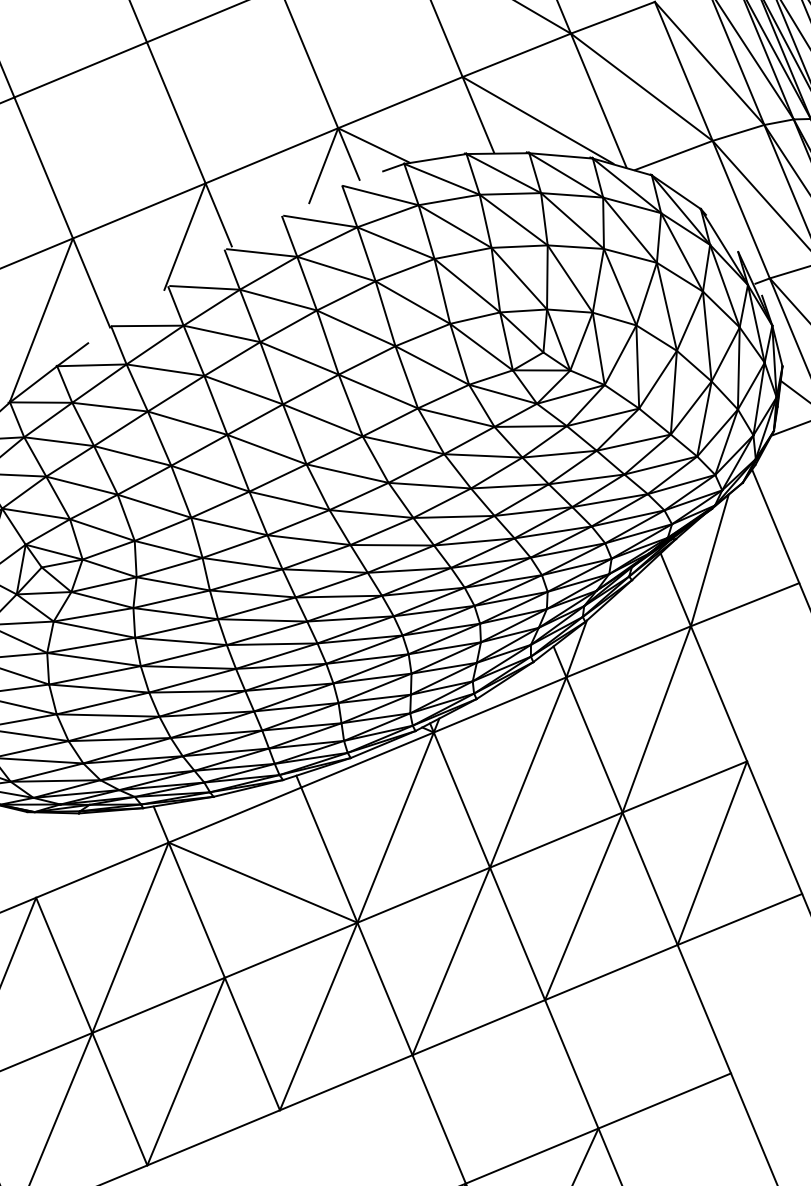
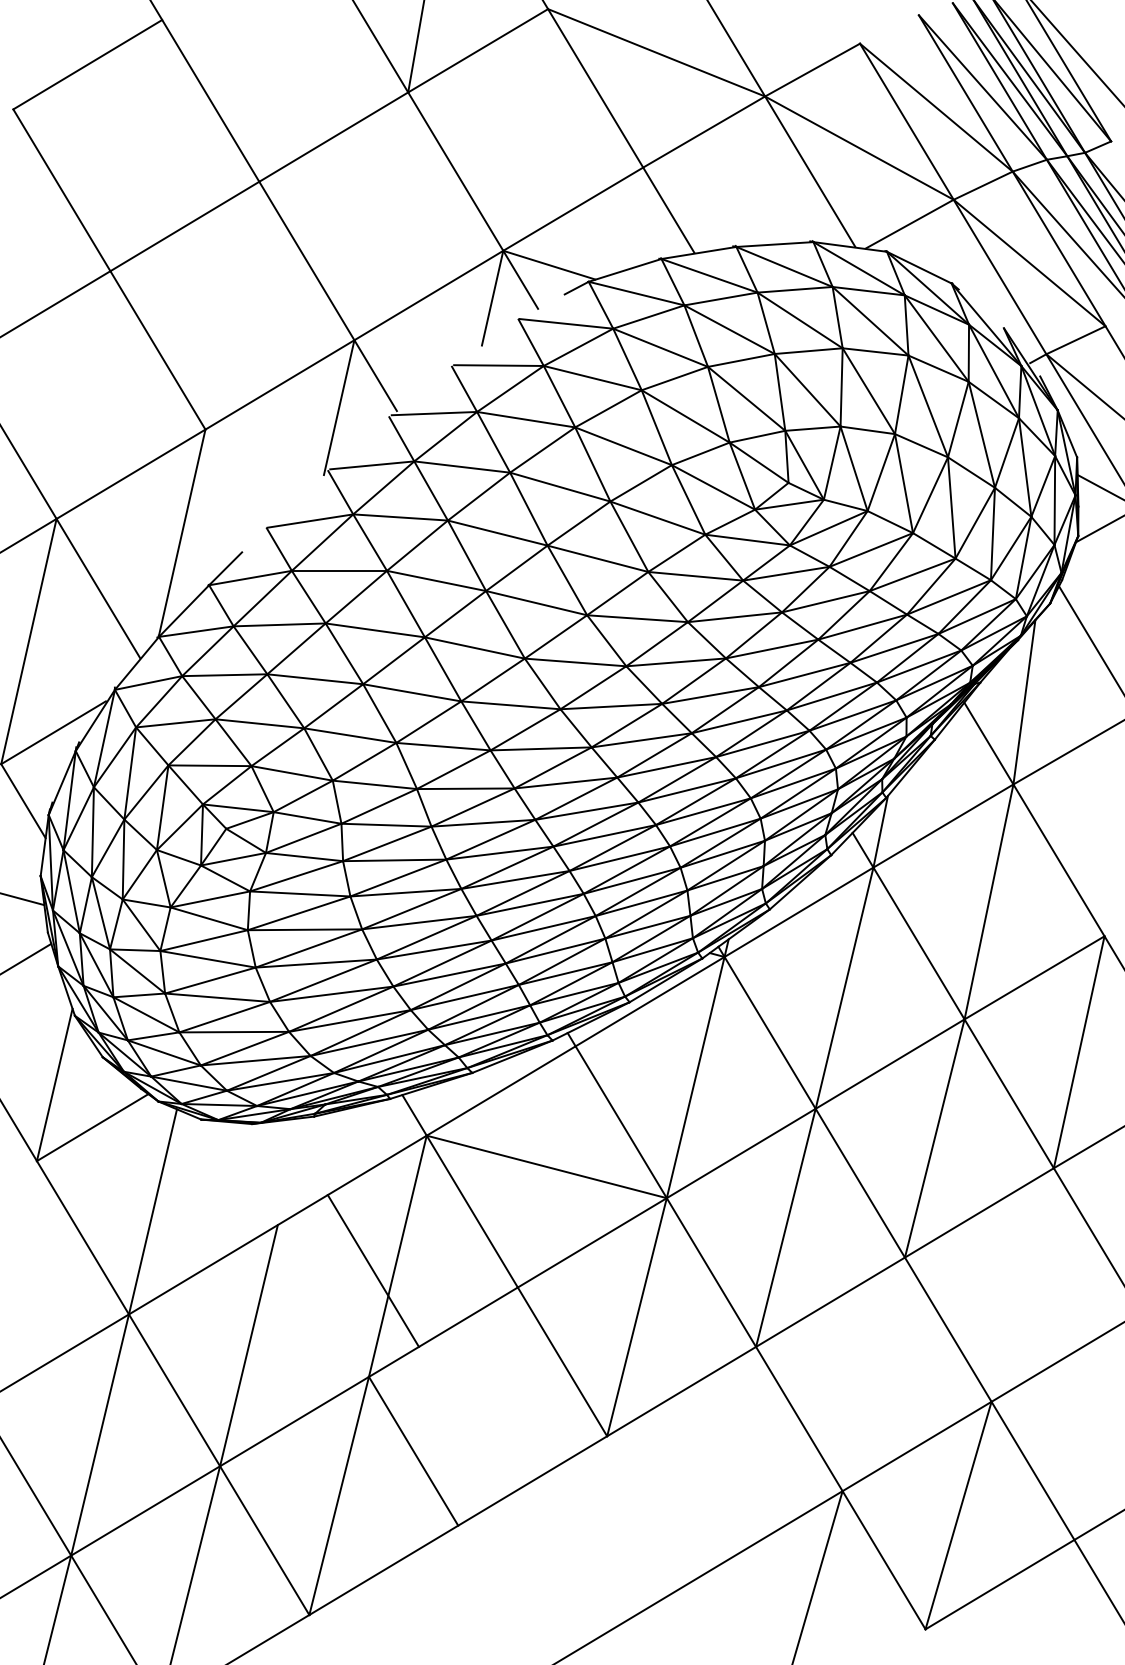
line: (537, 119) -> (740, 205), removed
line: (91, 282) -> (235, 479), removed
line: (63, 964) -> (372, 1270), moved
line: (185, 1071) -> (487, 1406), removed

